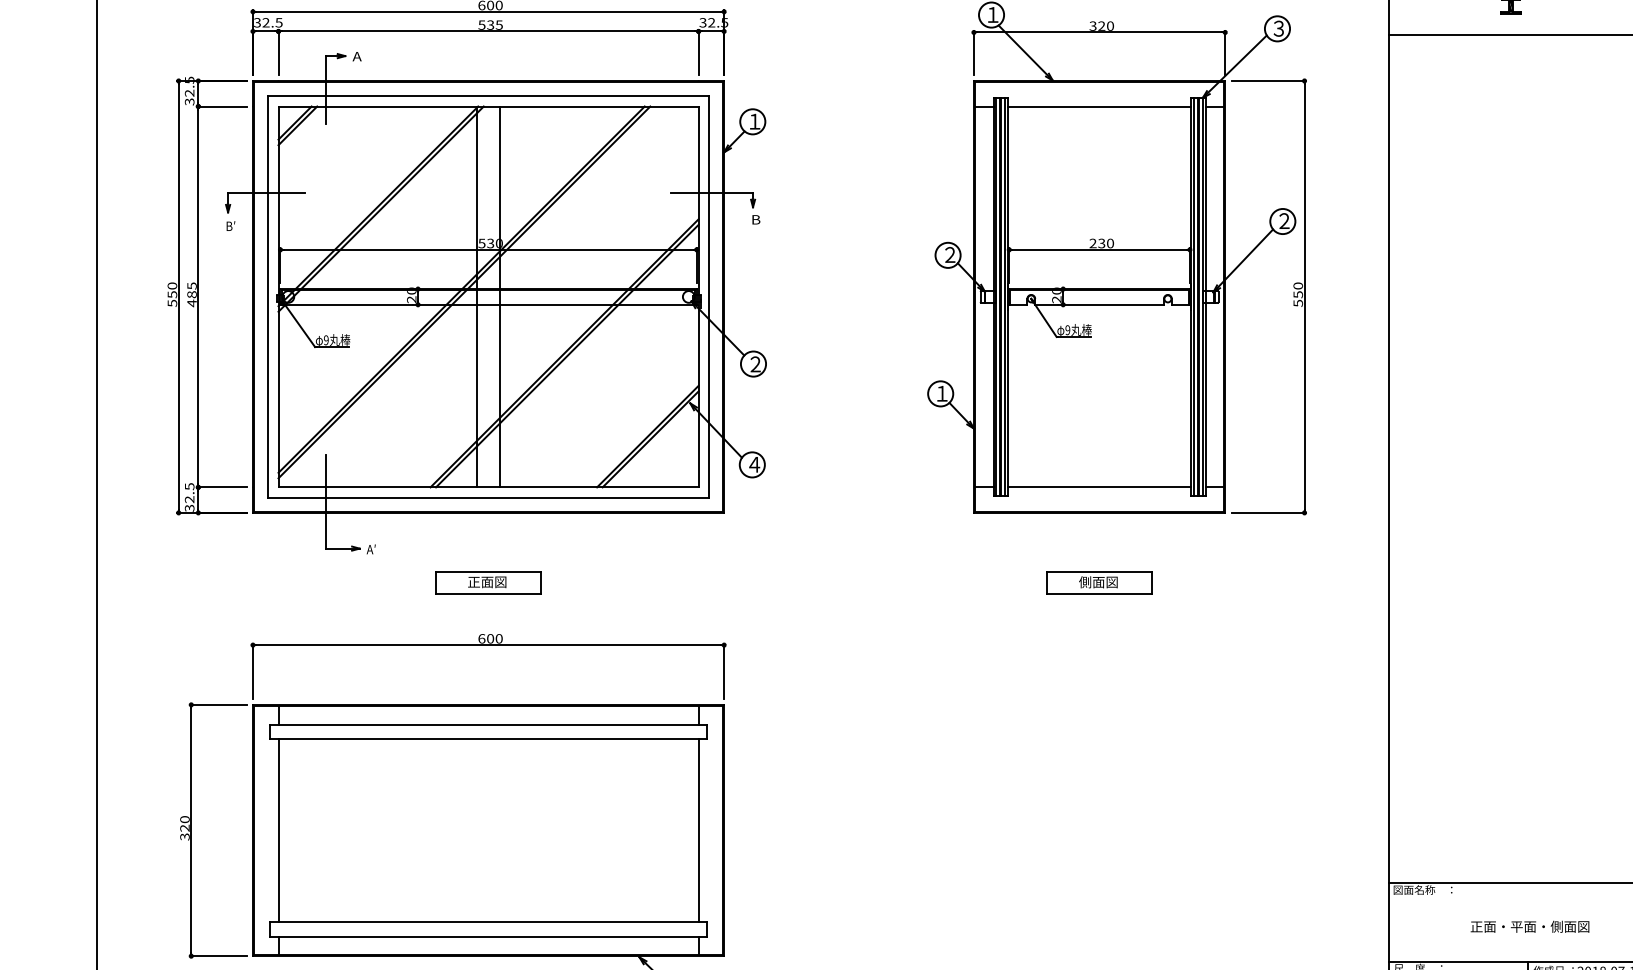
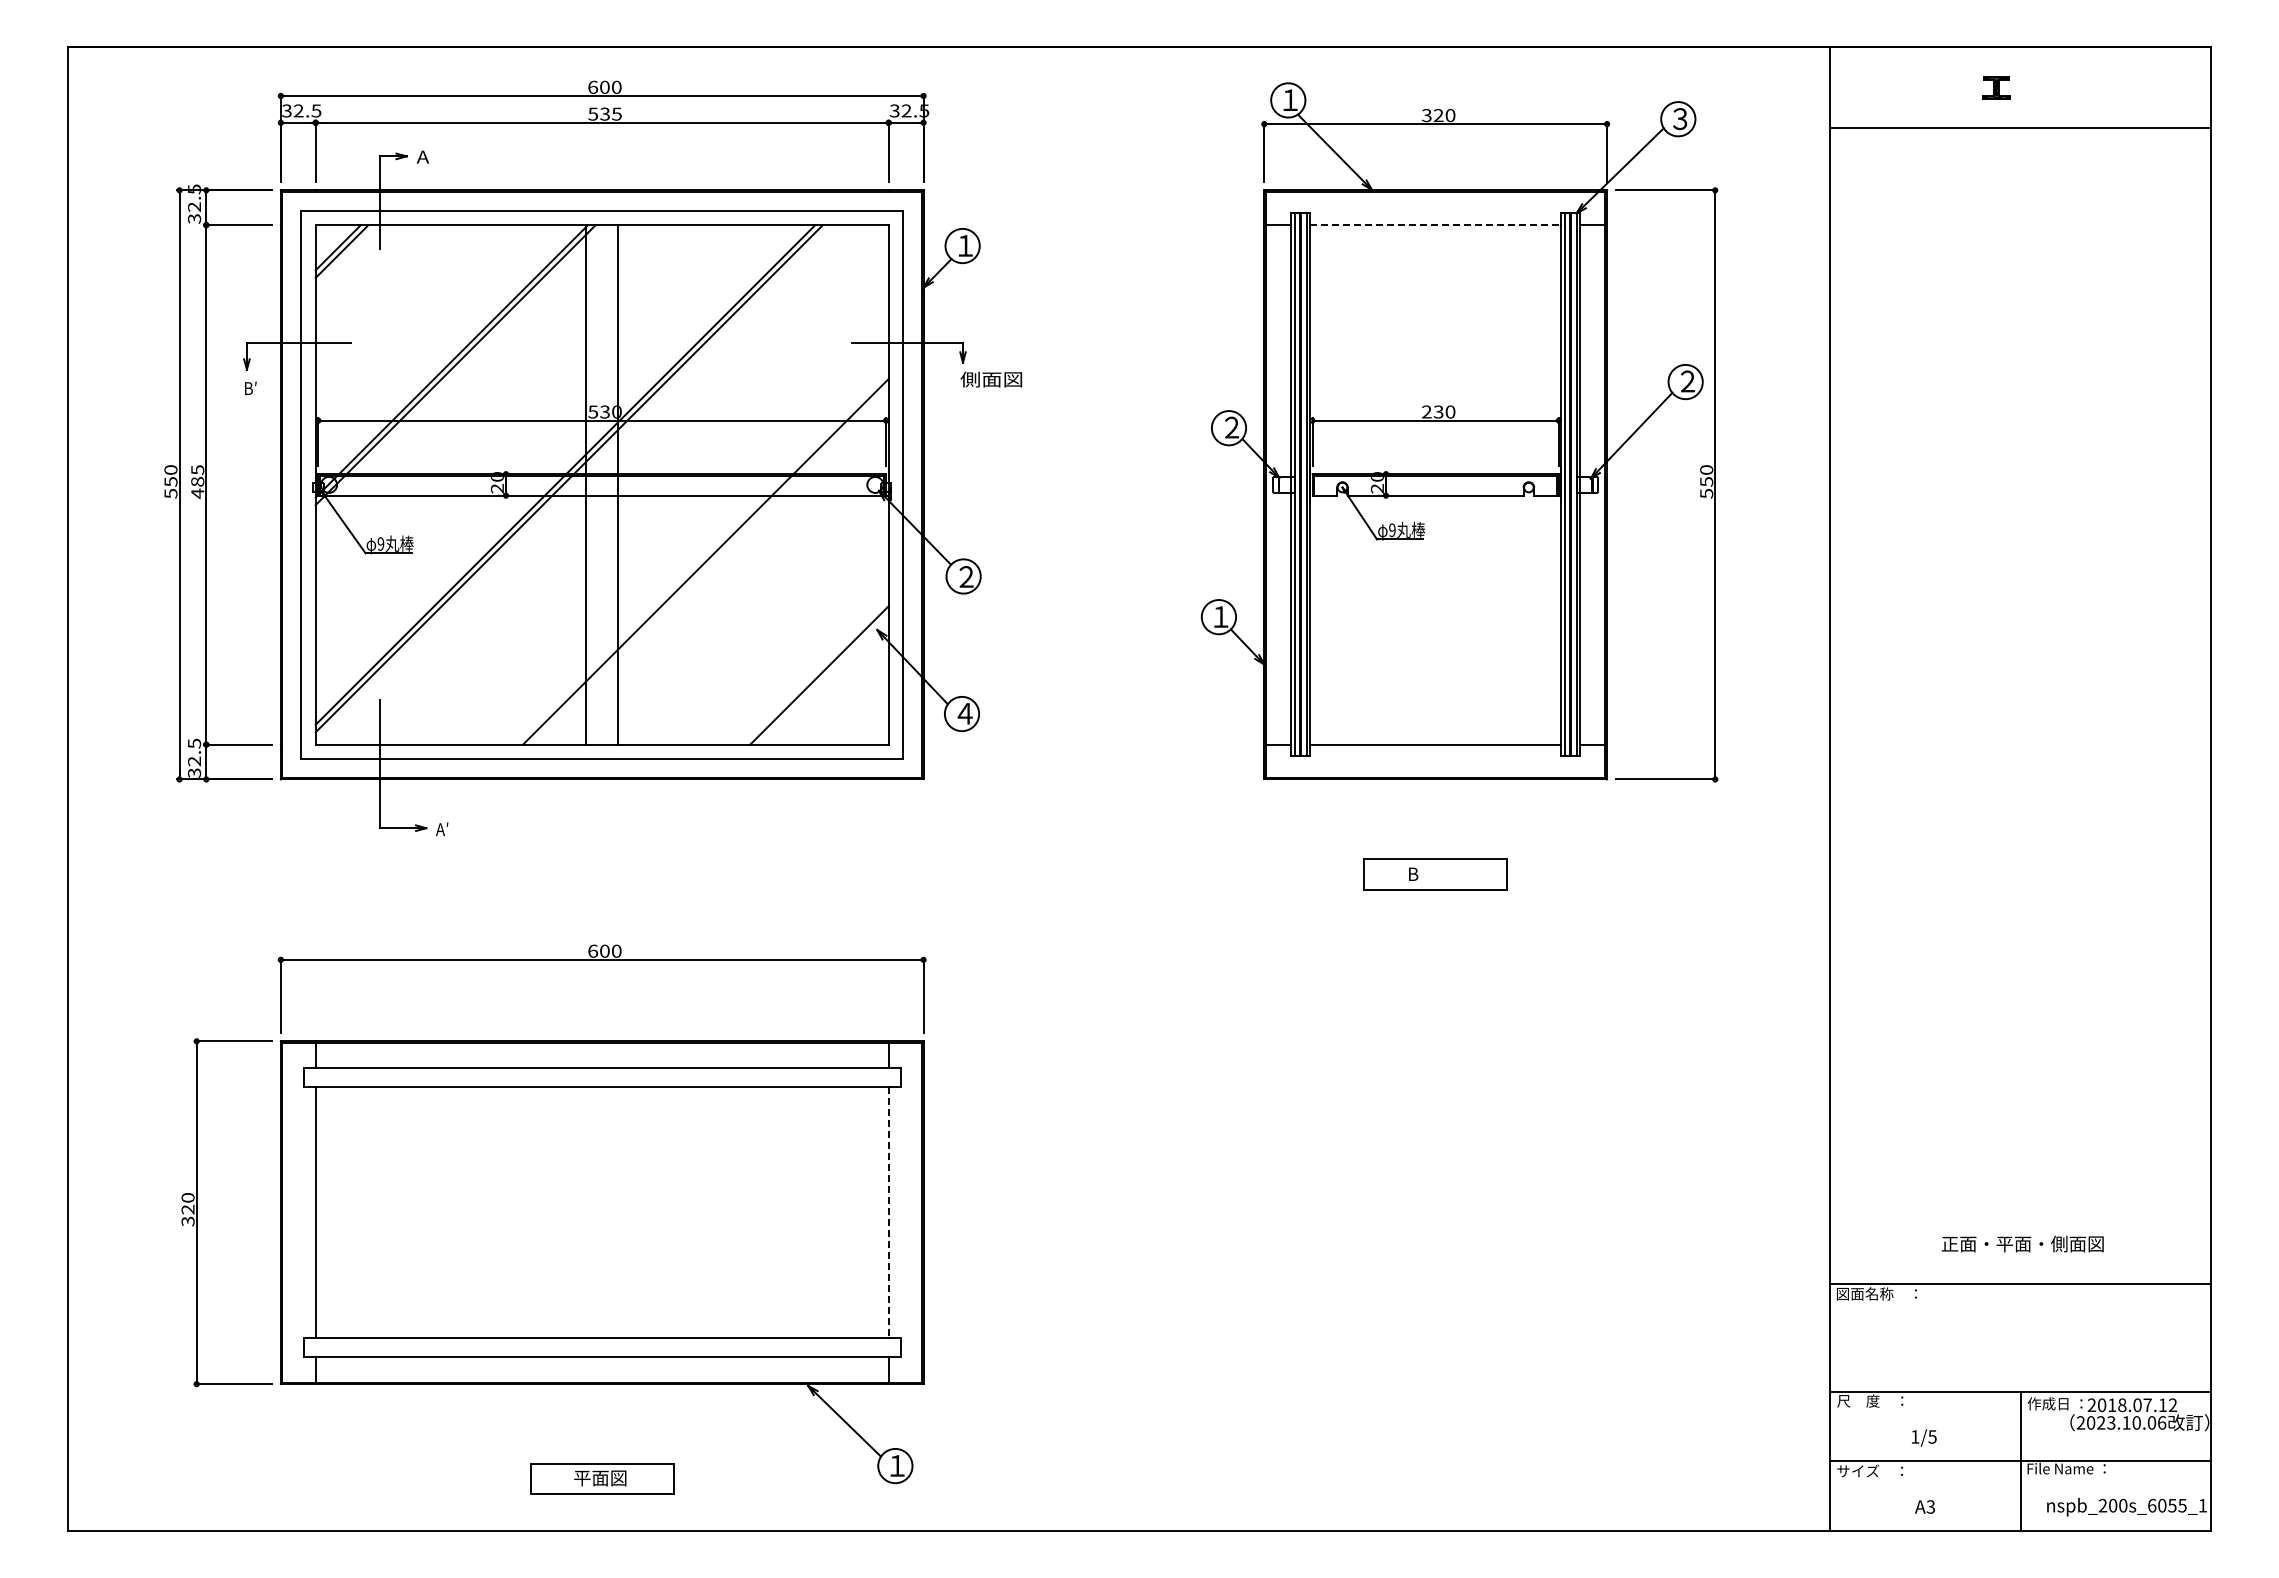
line: (1100, 106) -> (1436, 225), solid -> dashed
text: (773, 219) -> (991, 379), B -> 側面図
line: (567, 356) -> (709, 565), removed
line: (650, 438) -> (822, 678), removed
text: (1097, 581) -> (1433, 873), 側面図 -> B
part: (488, 582) -> (602, 874), removed
line: (698, 831) -> (888, 1213), solid -> dashed
text: (1529, 926) -> (2022, 1243), moved

